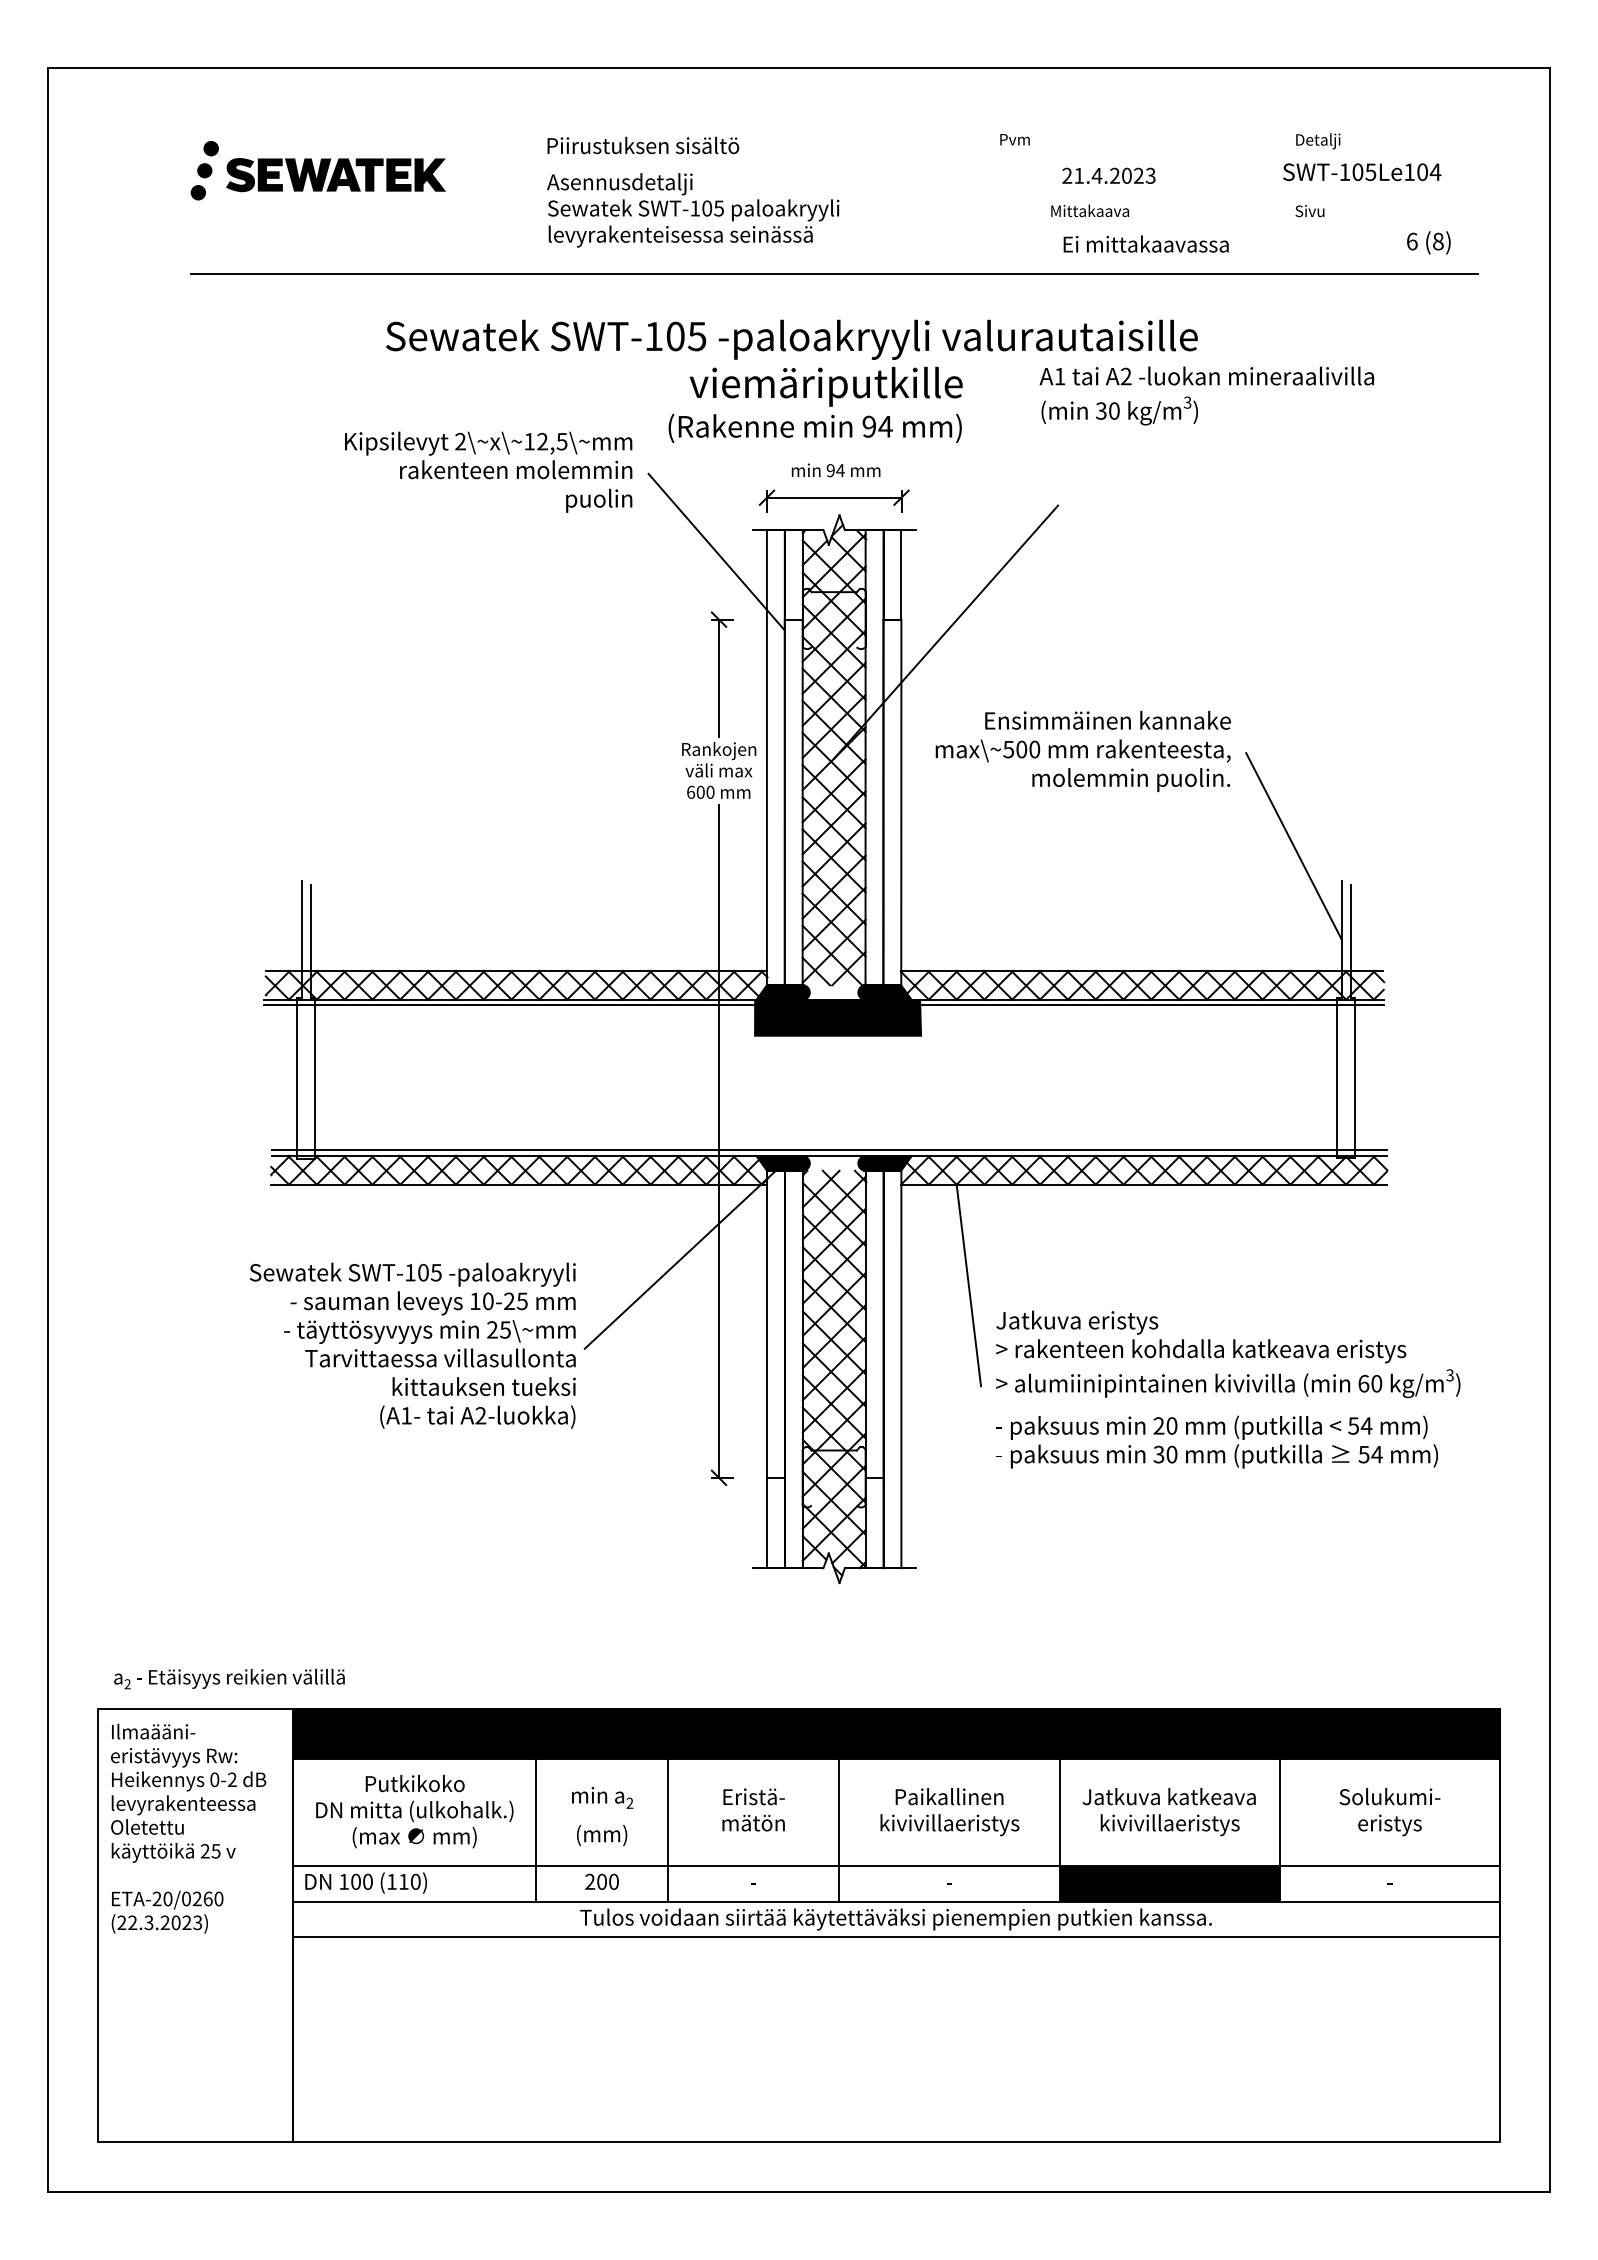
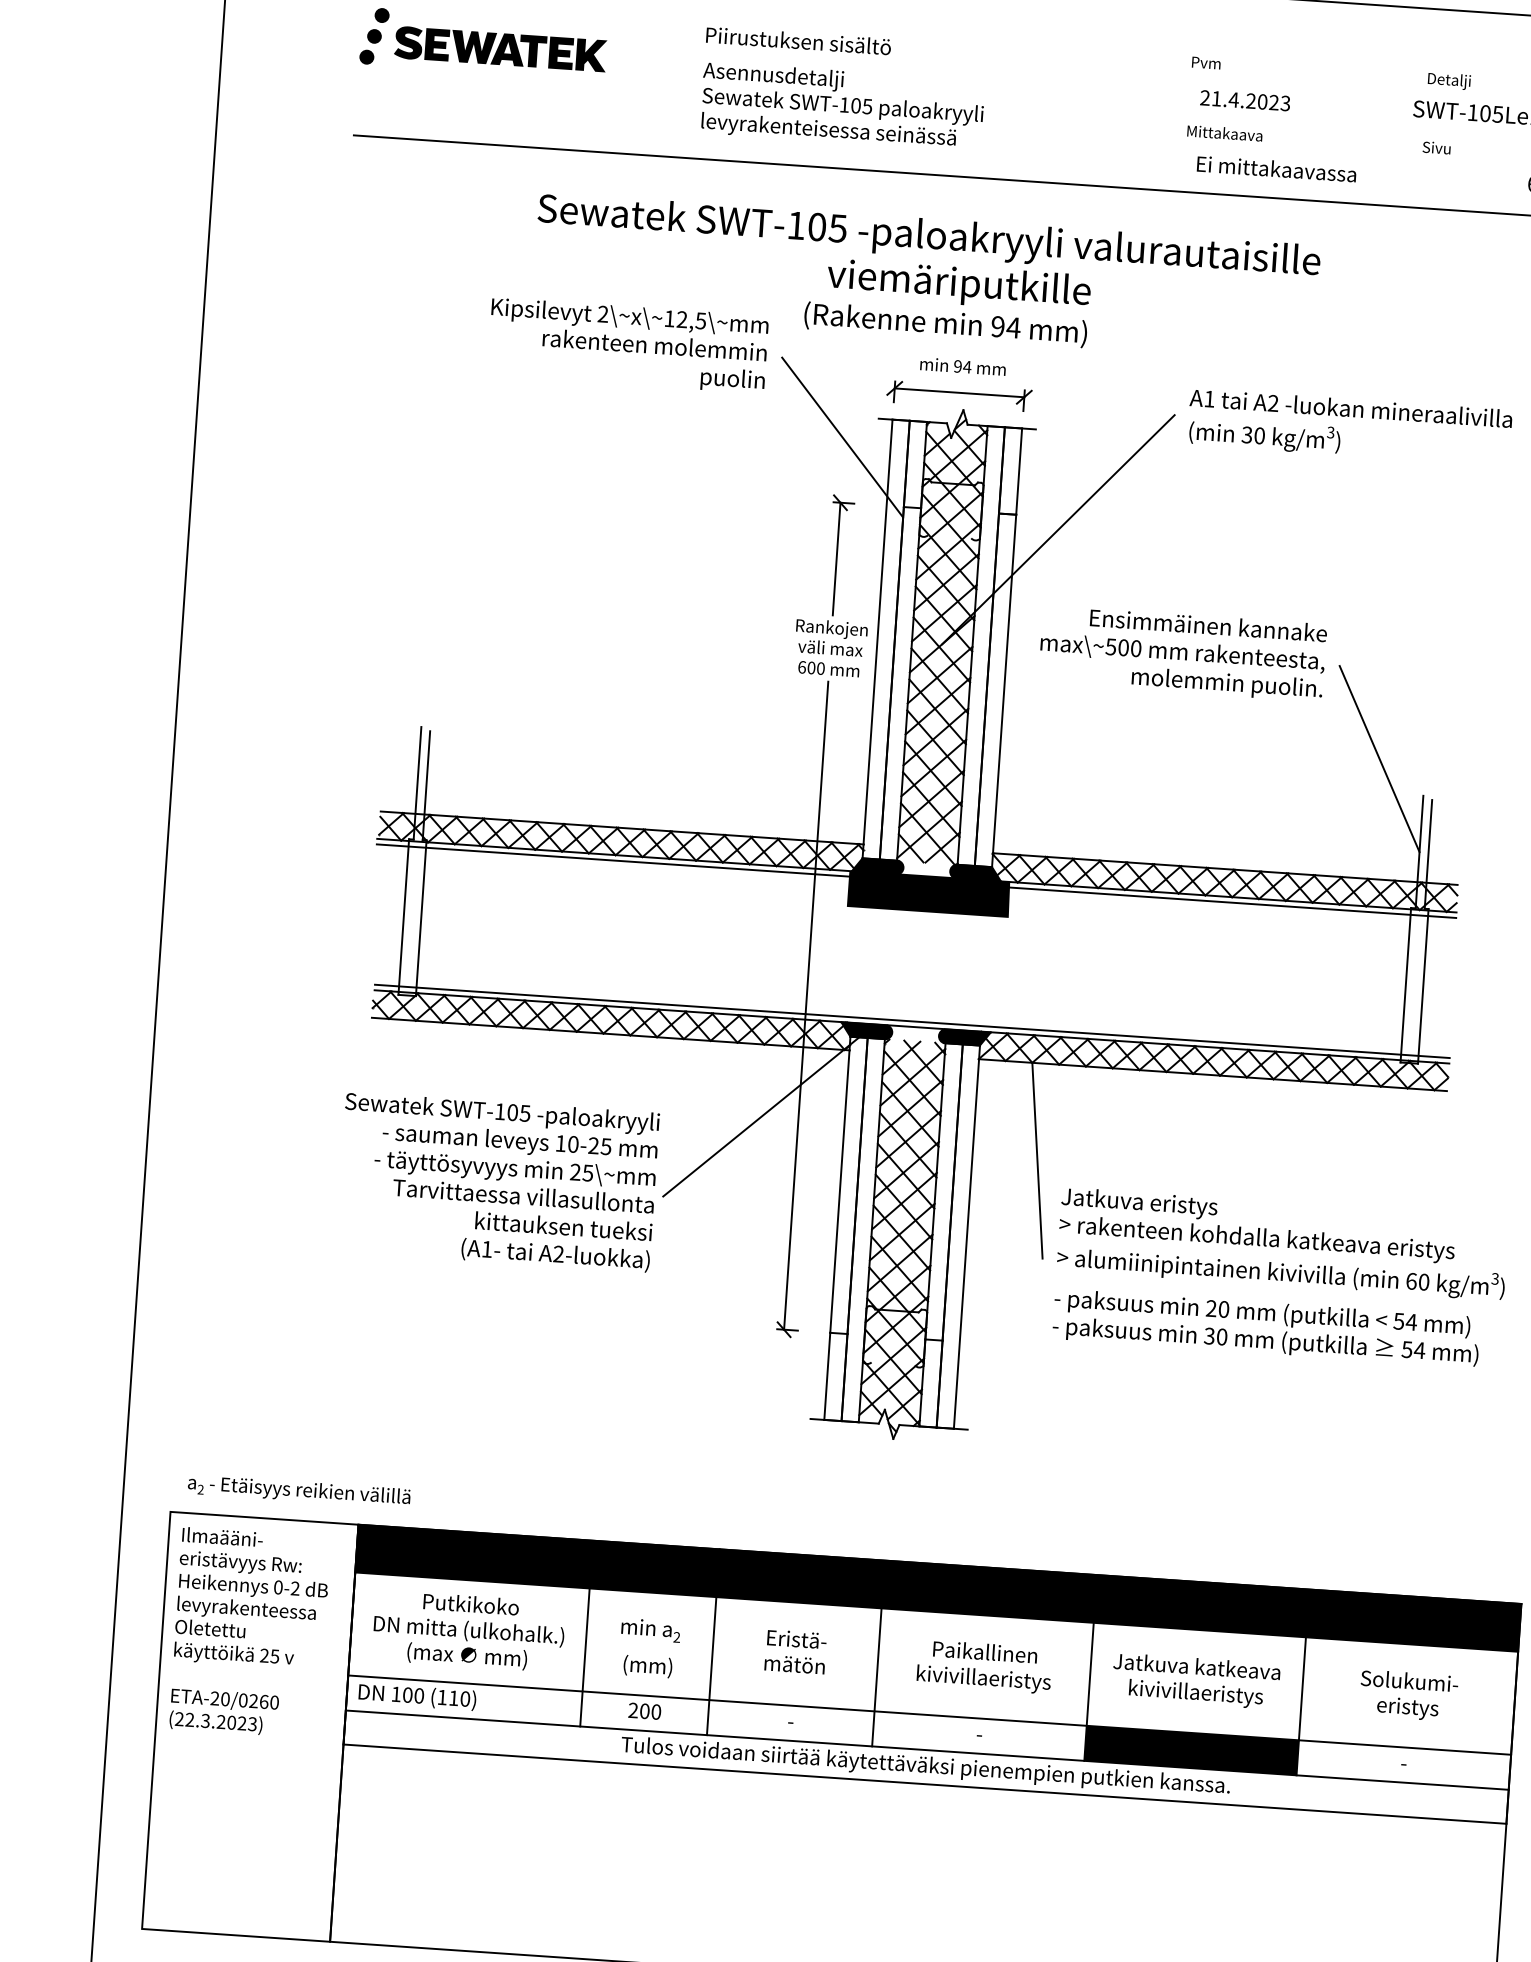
text: (1014, 139) -> (1205, 62), moved
text: (1206, 395) -> (1349, 426), moved

